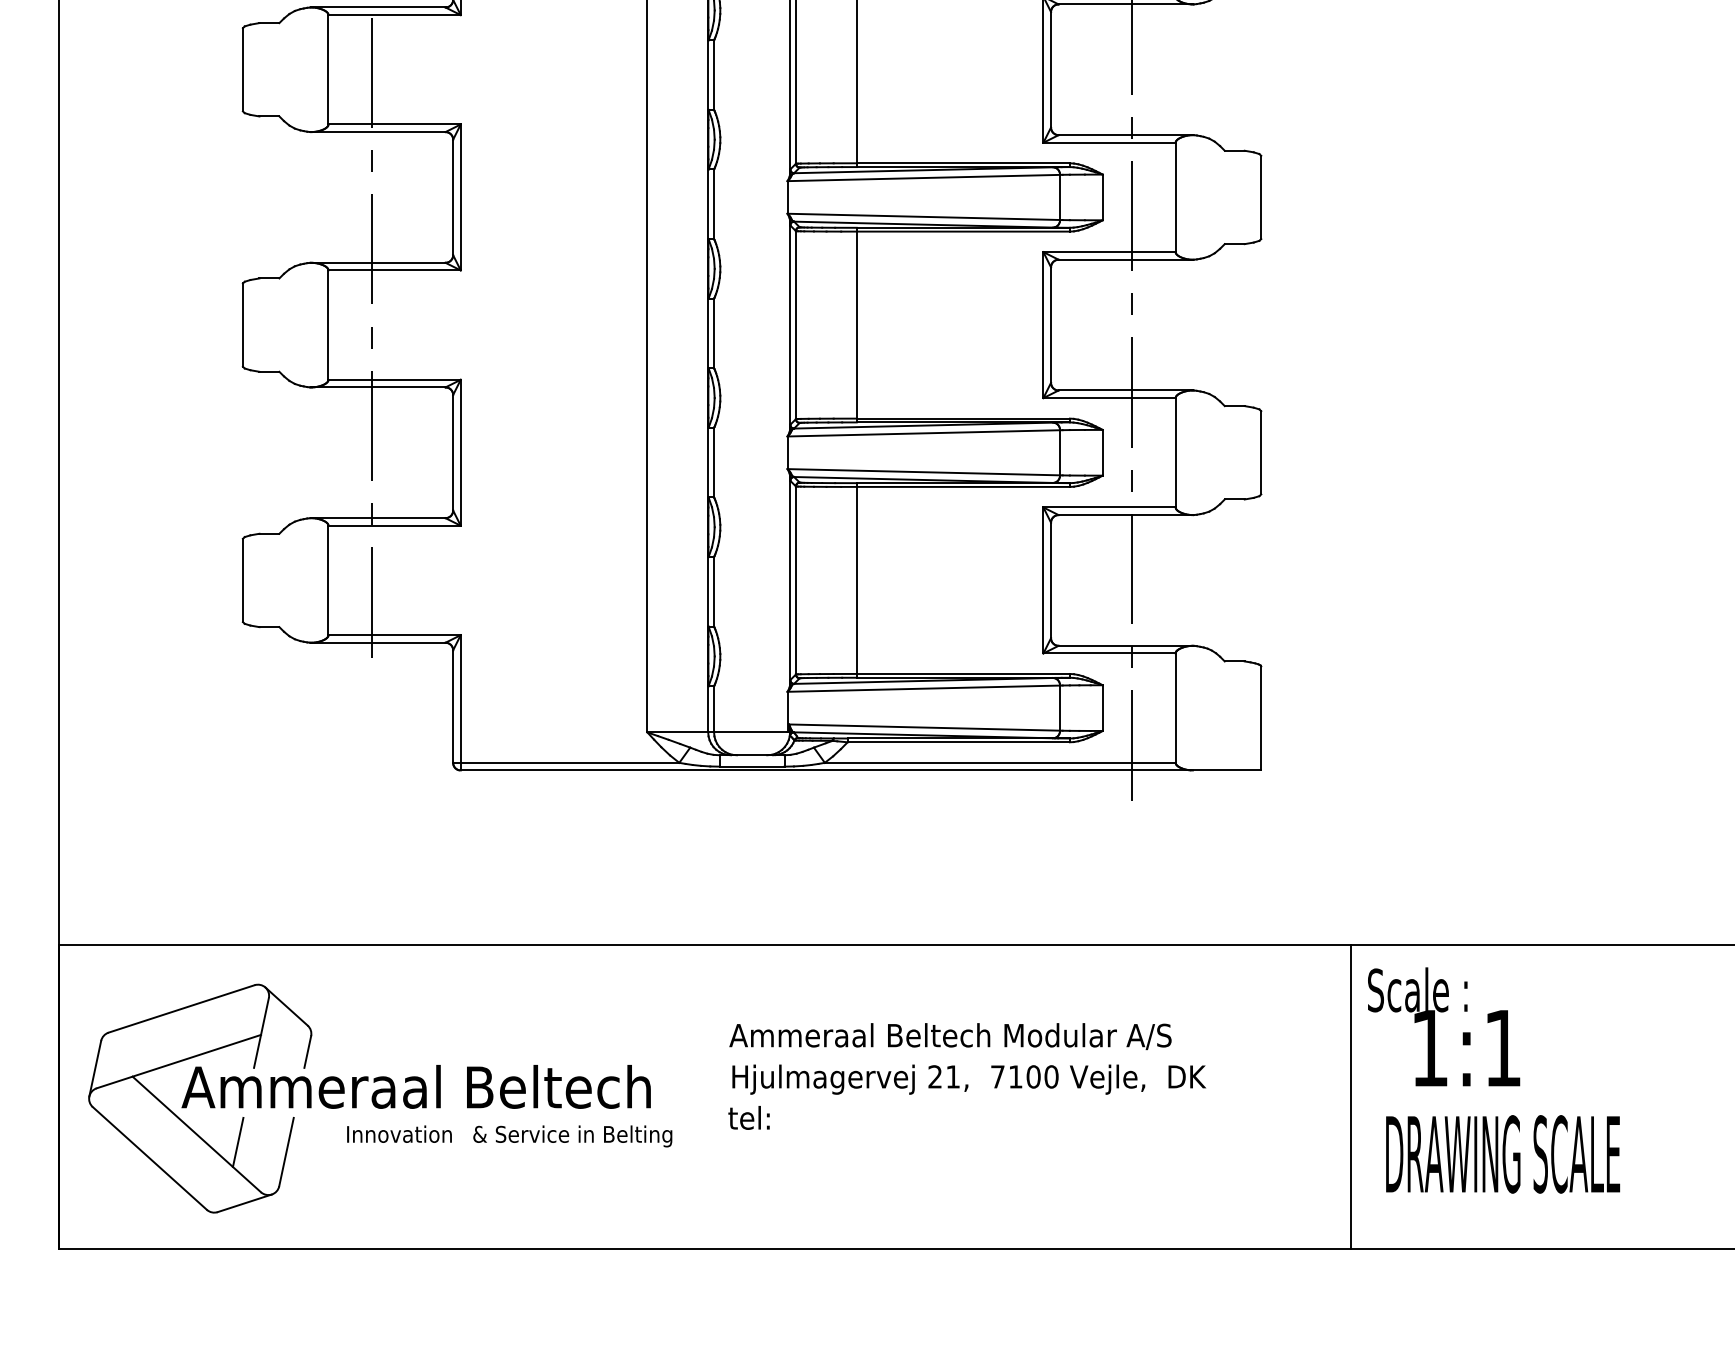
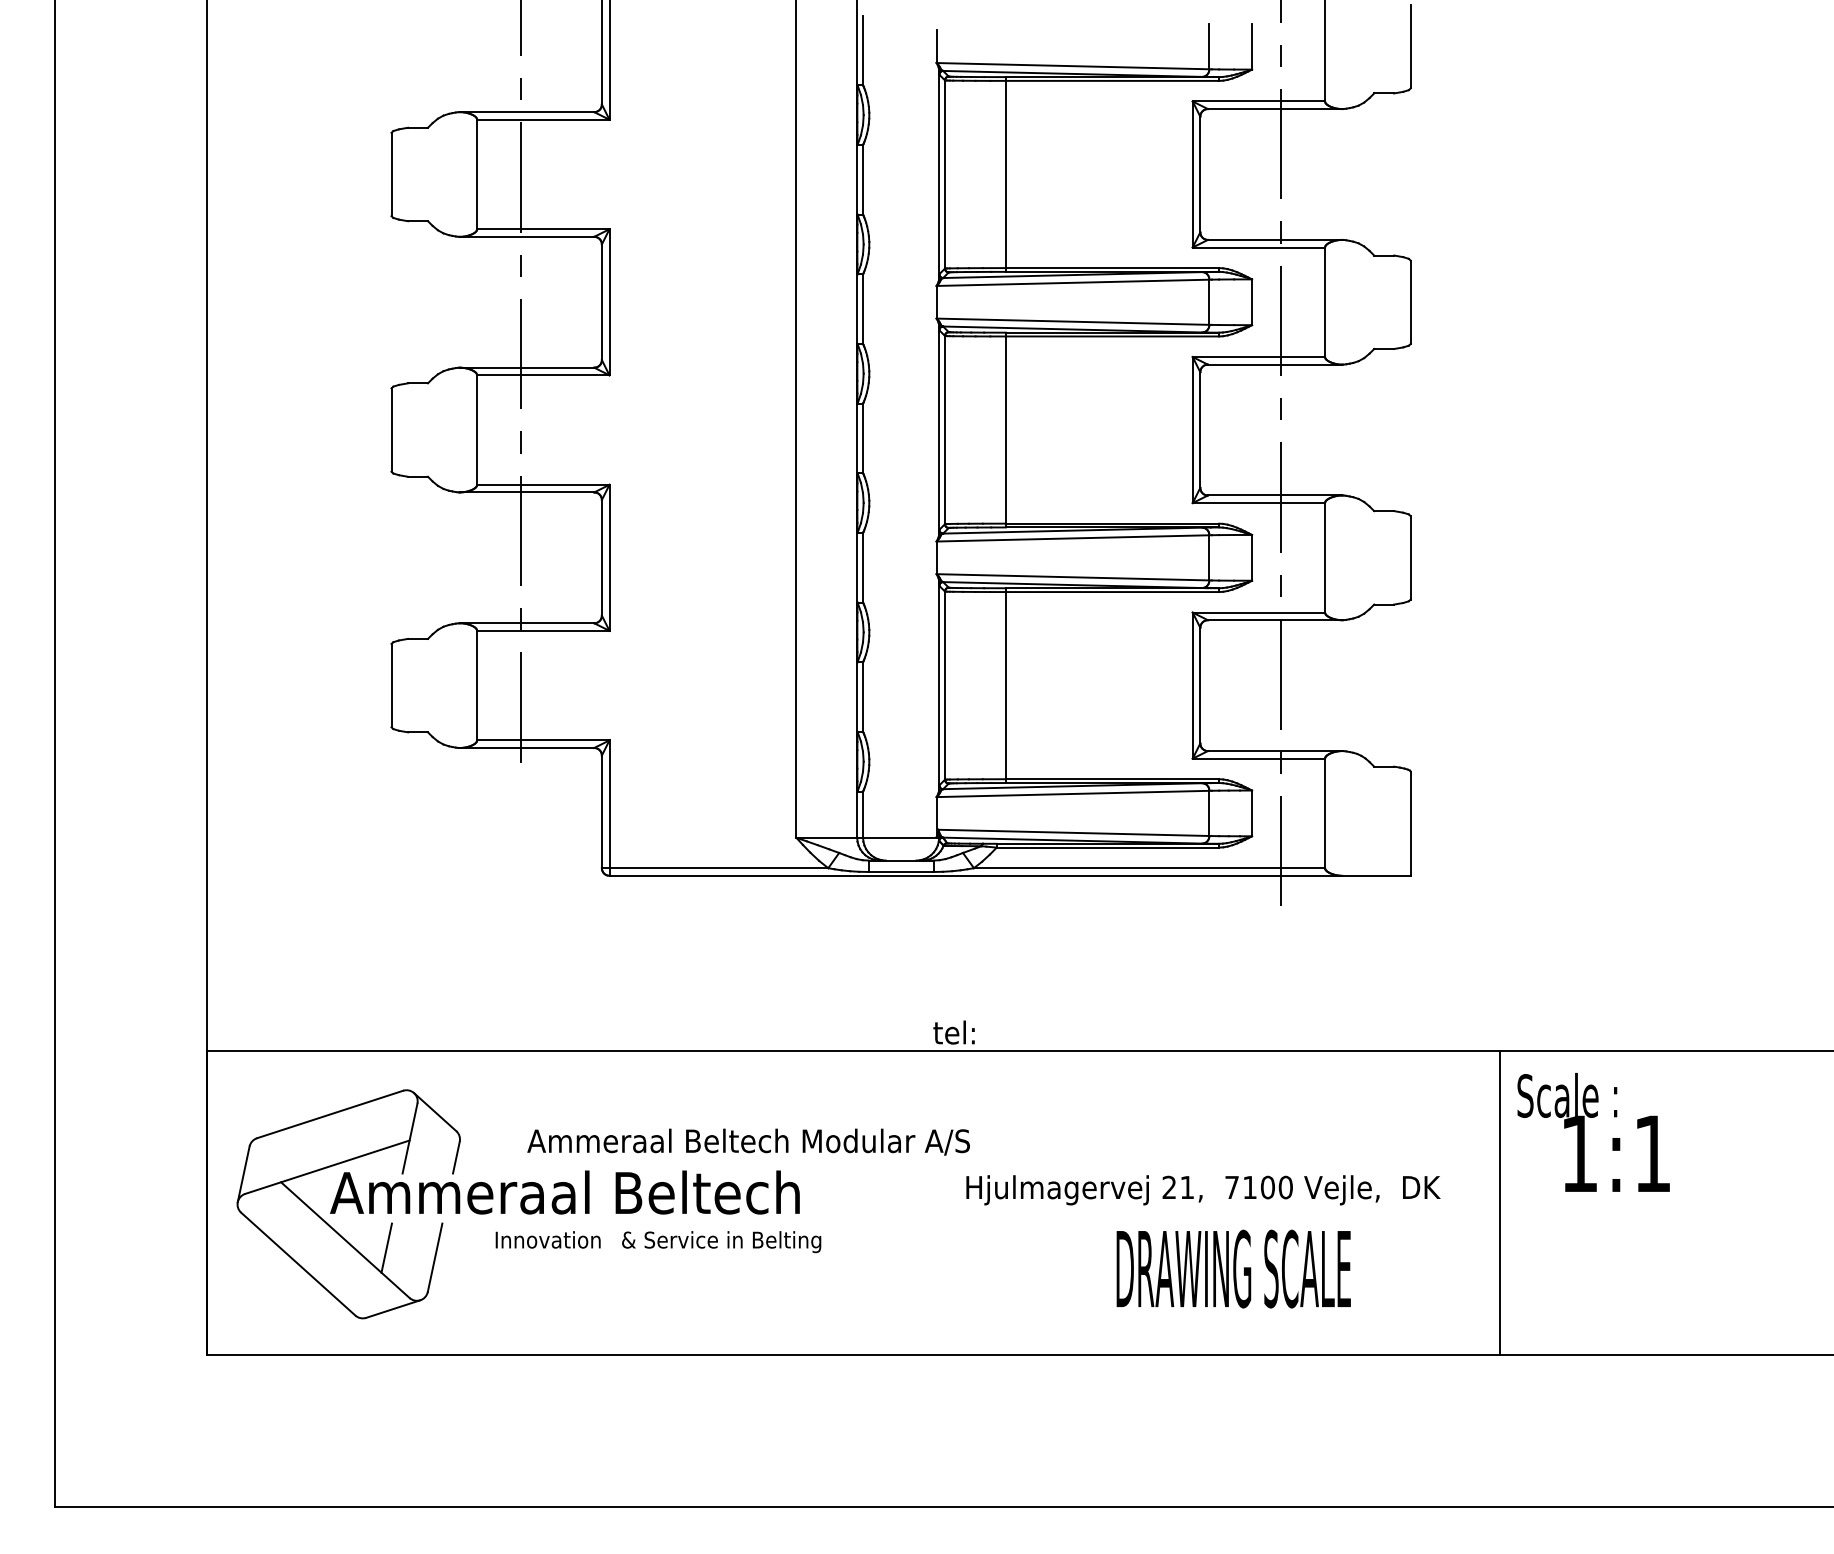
text: (950, 1035) -> (748, 1141), moved
text: (969, 1079) -> (1203, 1190), moved
text: (748, 1117) -> (953, 1032), moved
text: (1502, 1153) -> (1233, 1268), moved

